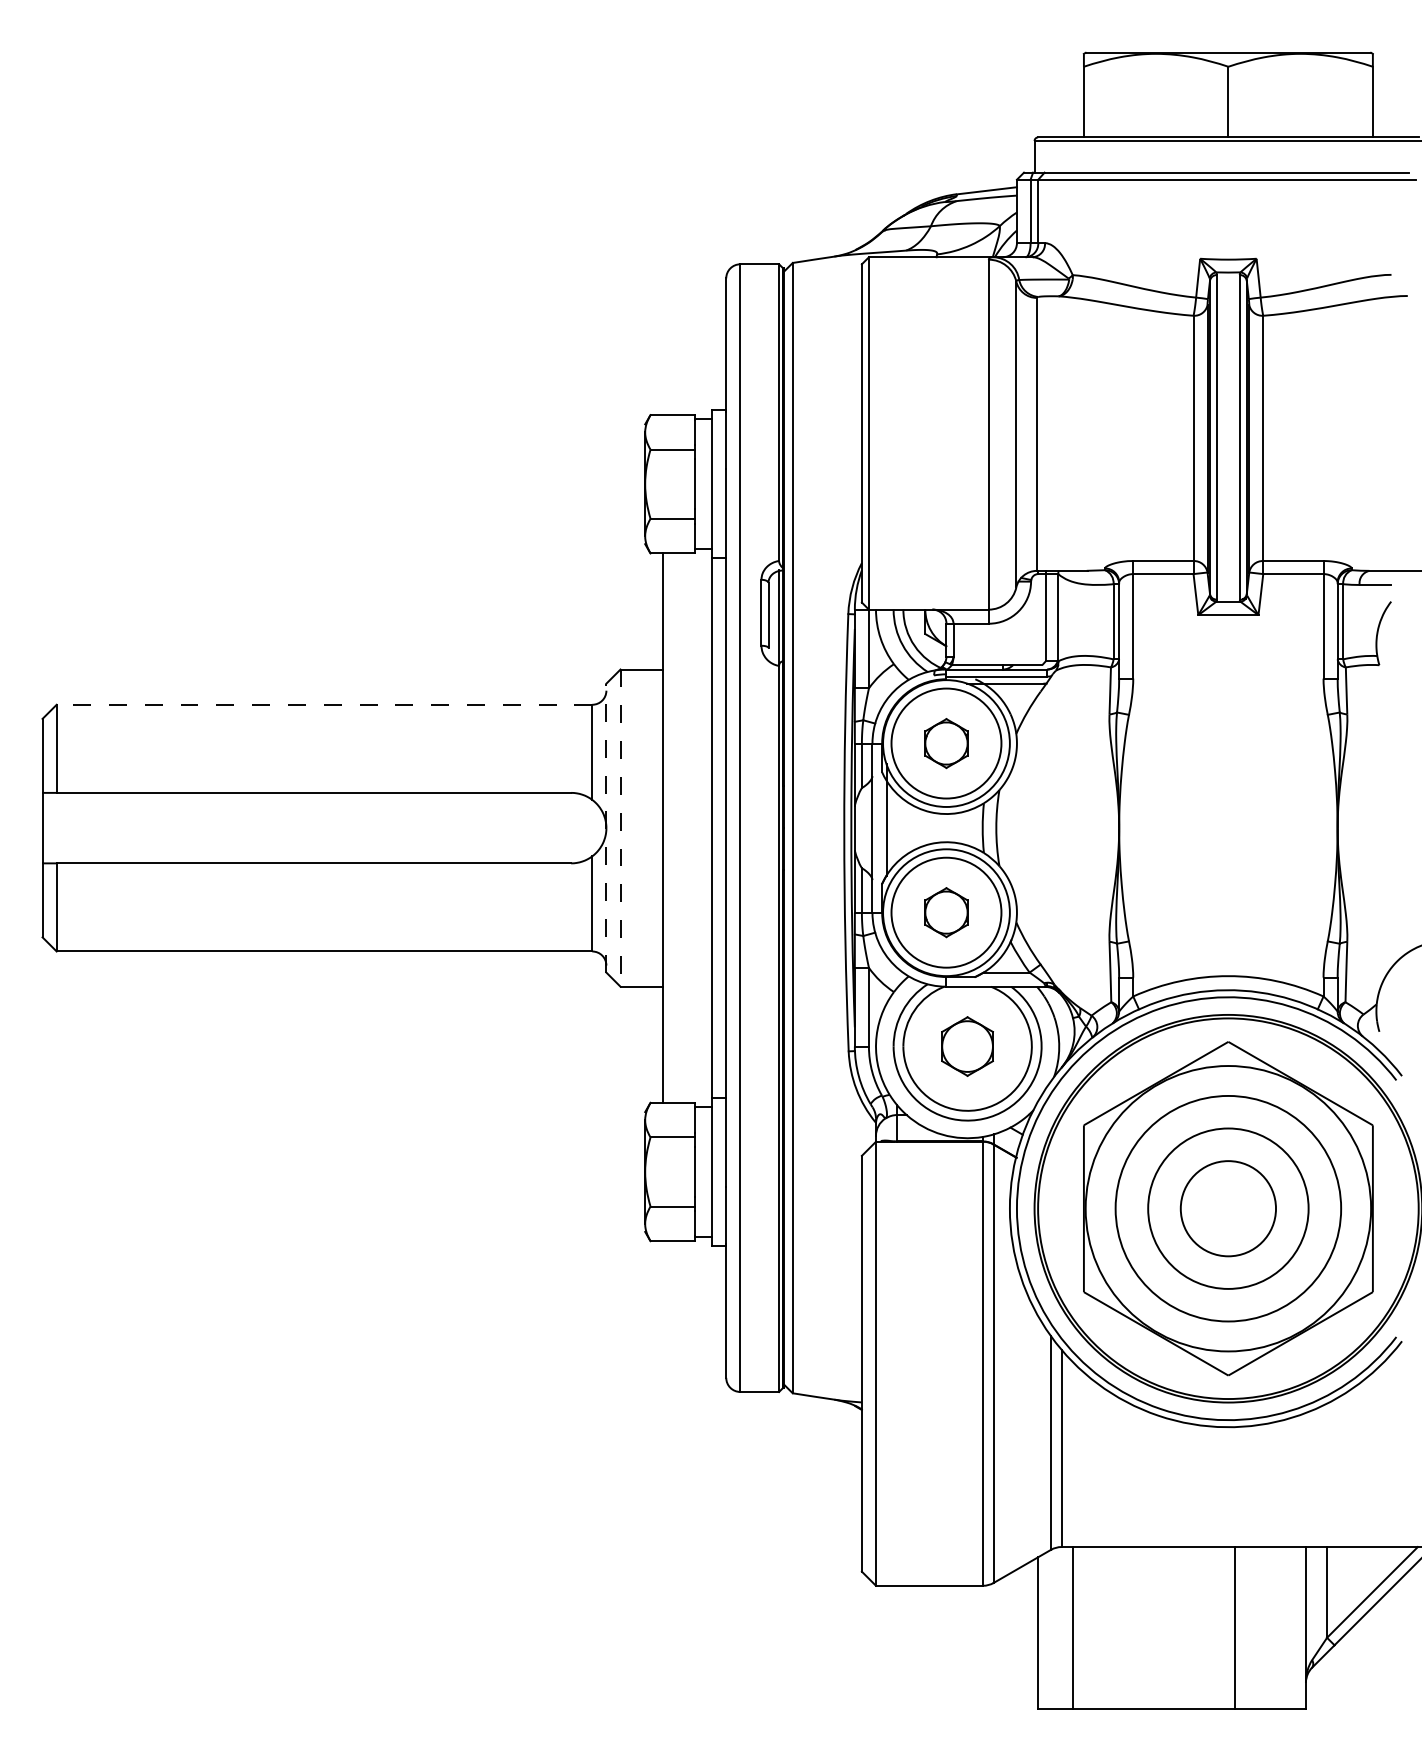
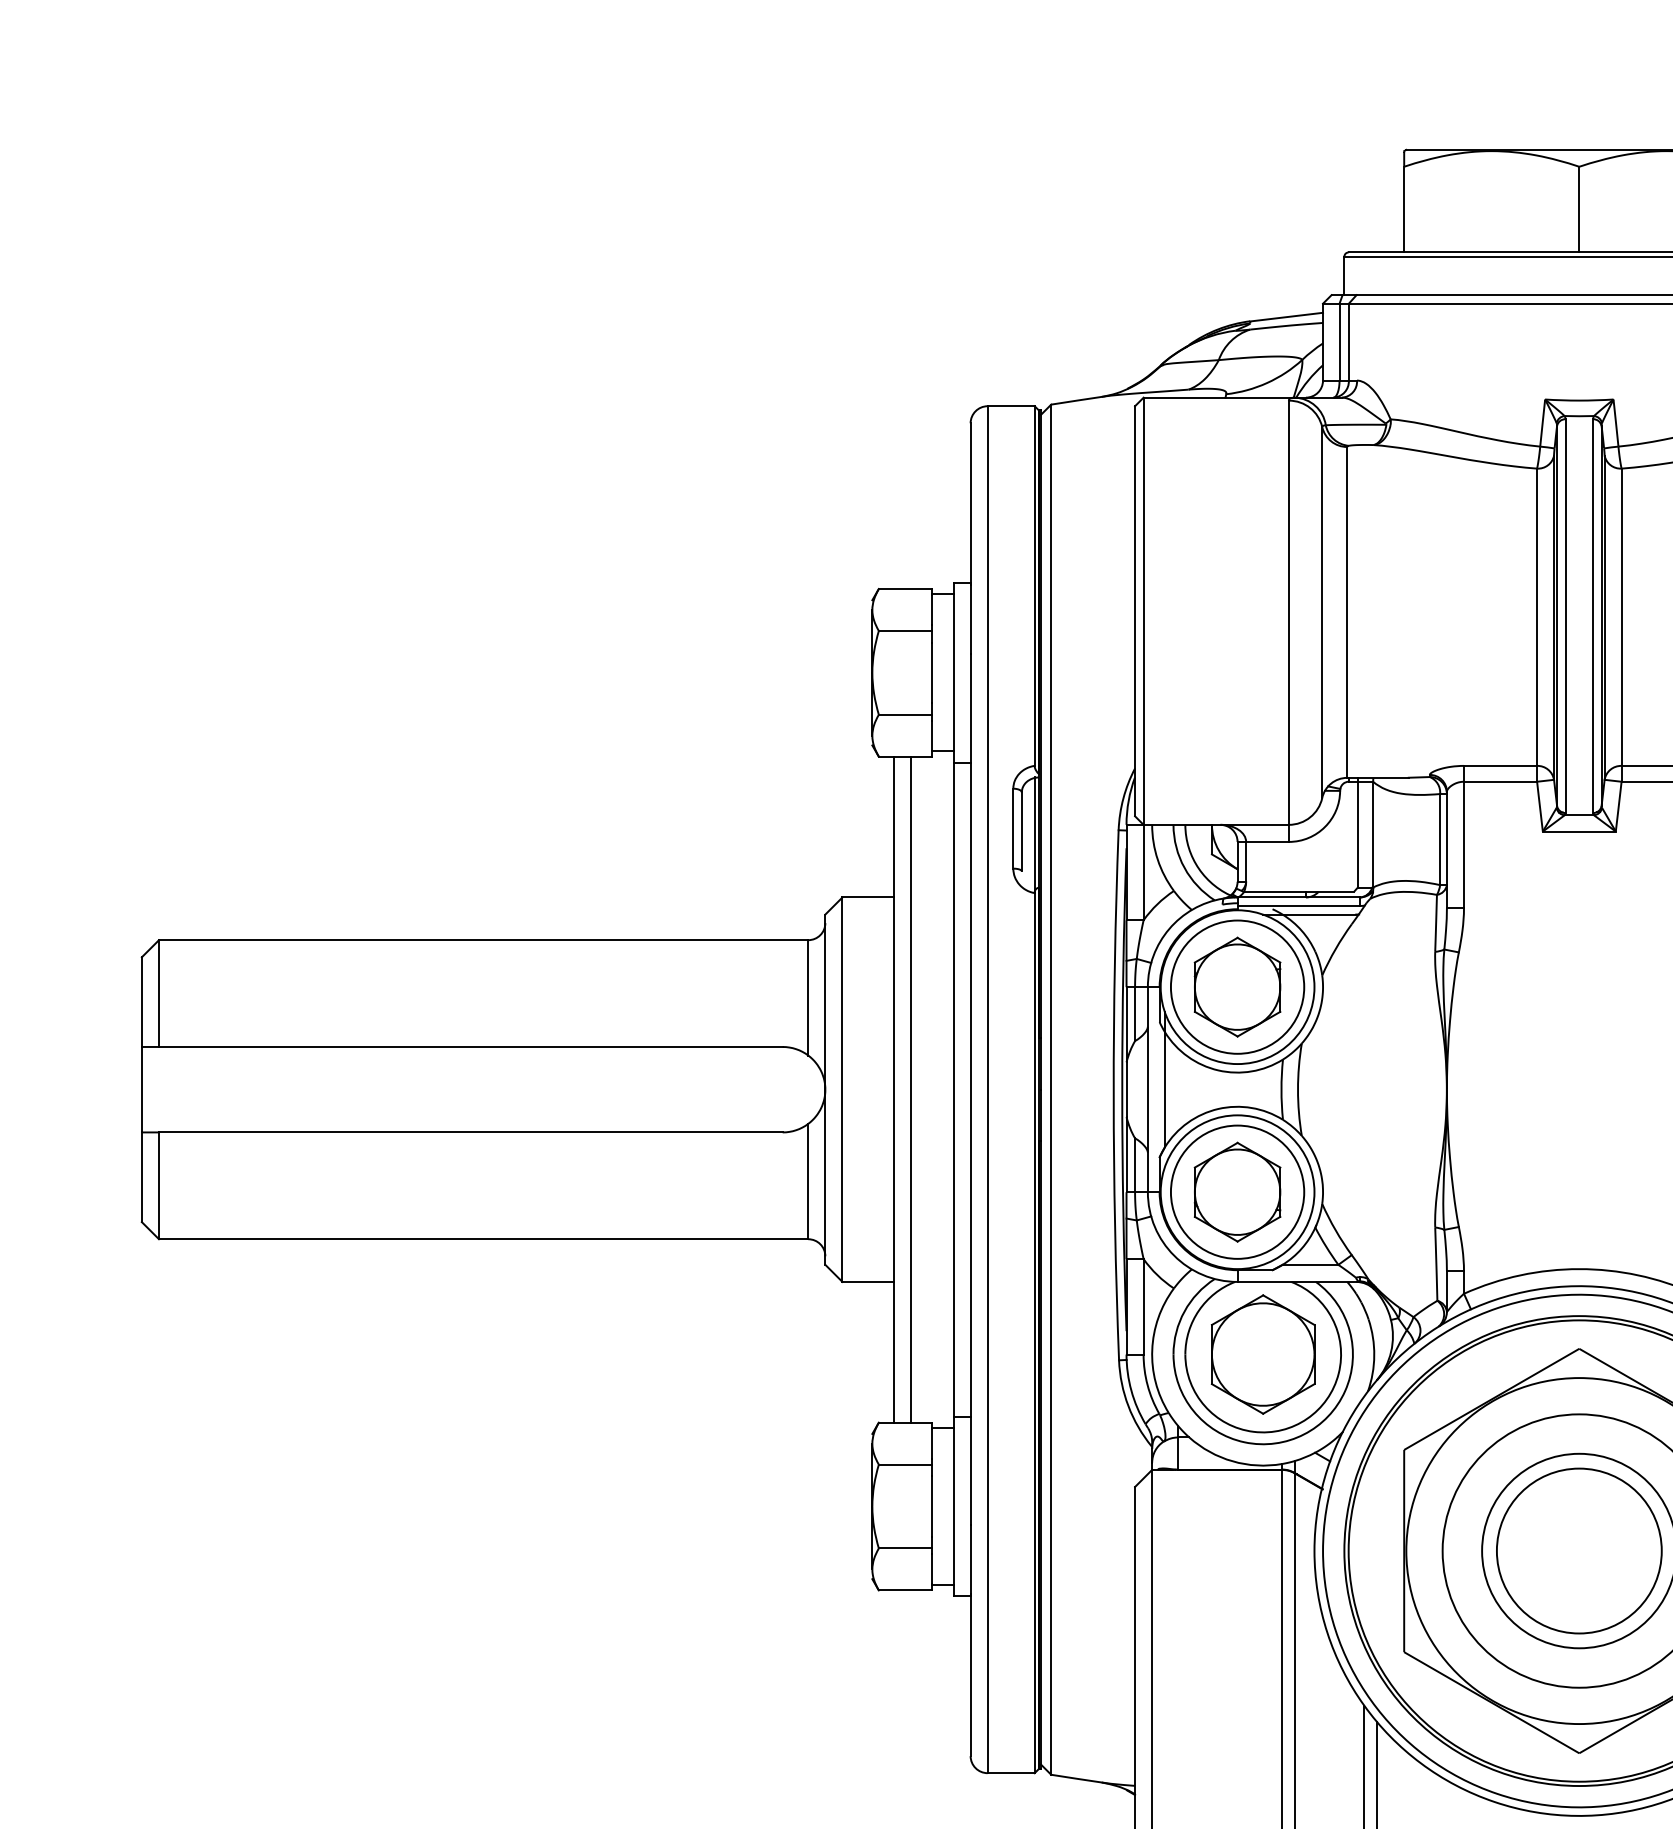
line: (324, 704) -> (483, 939), dashed -> solid
part: (946, 743) -> (1237, 987), size x1.67
line: (606, 827) -> (825, 1088), dashed -> solid
line: (676, 827) -> (910, 1088), added
line: (620, 828) -> (842, 1090), dashed -> solid
part: (946, 912) -> (1237, 1191), size x1.67
part: (967, 1046) -> (1263, 1354), size x1.67
circle: (1228, 1208) -> (1579, 1550), size x1.43

